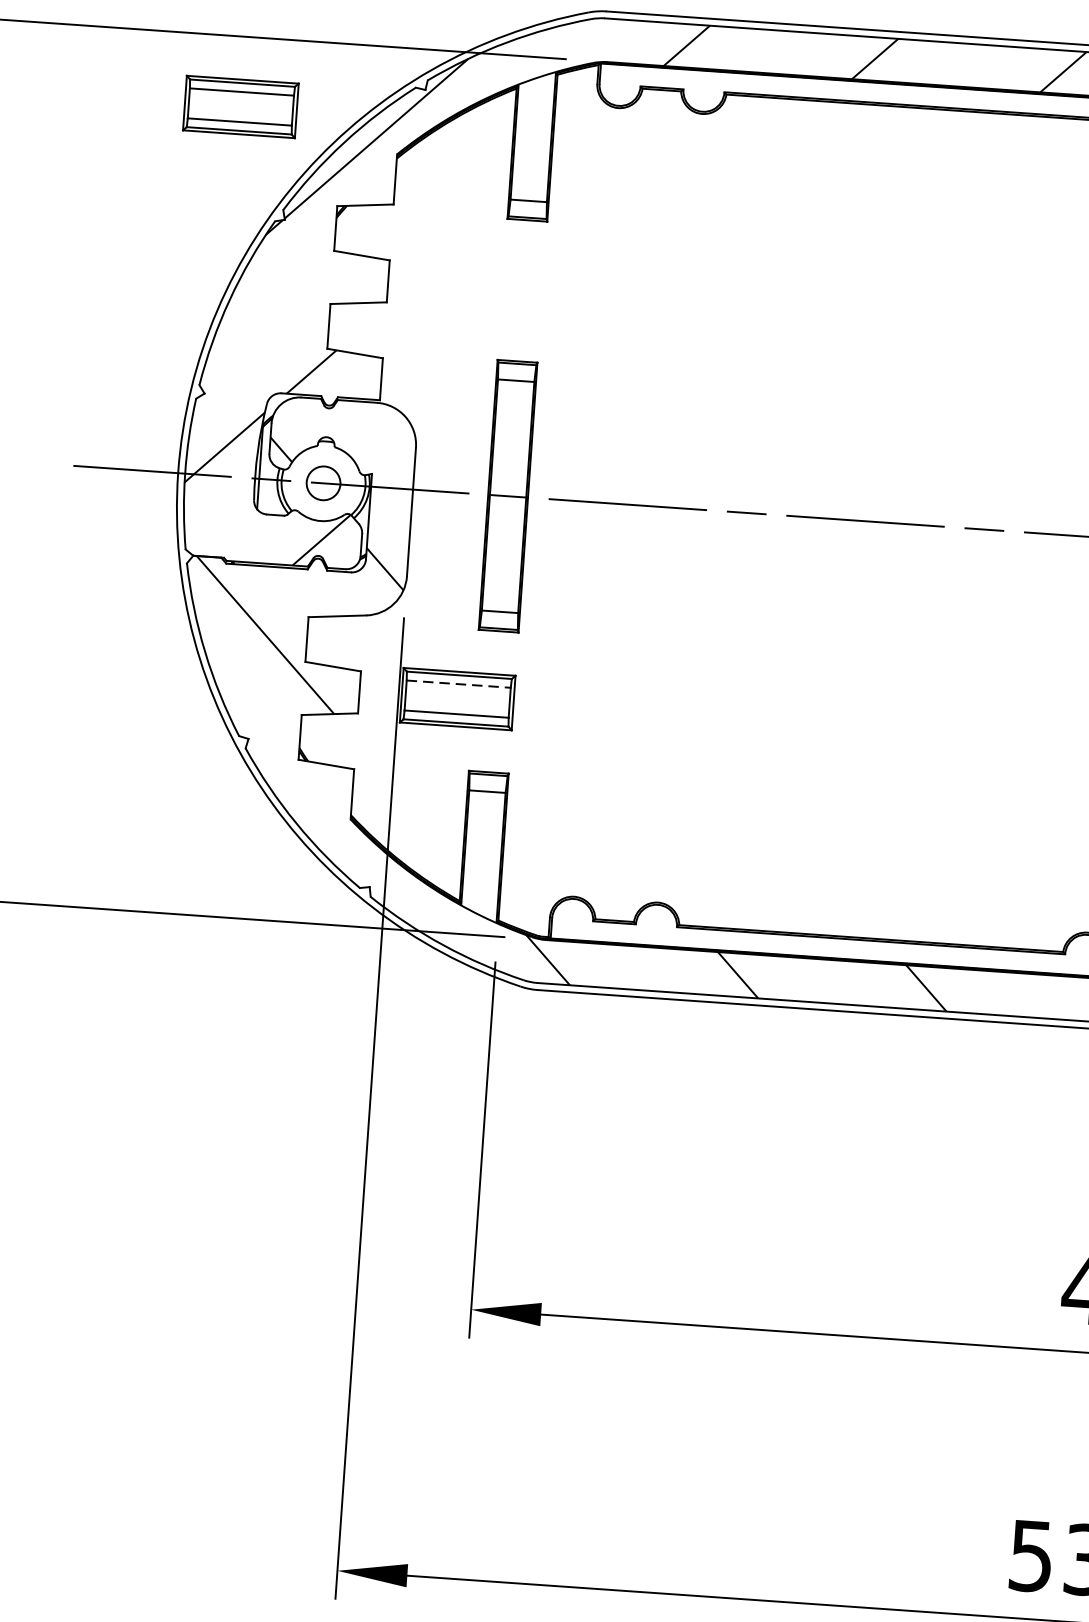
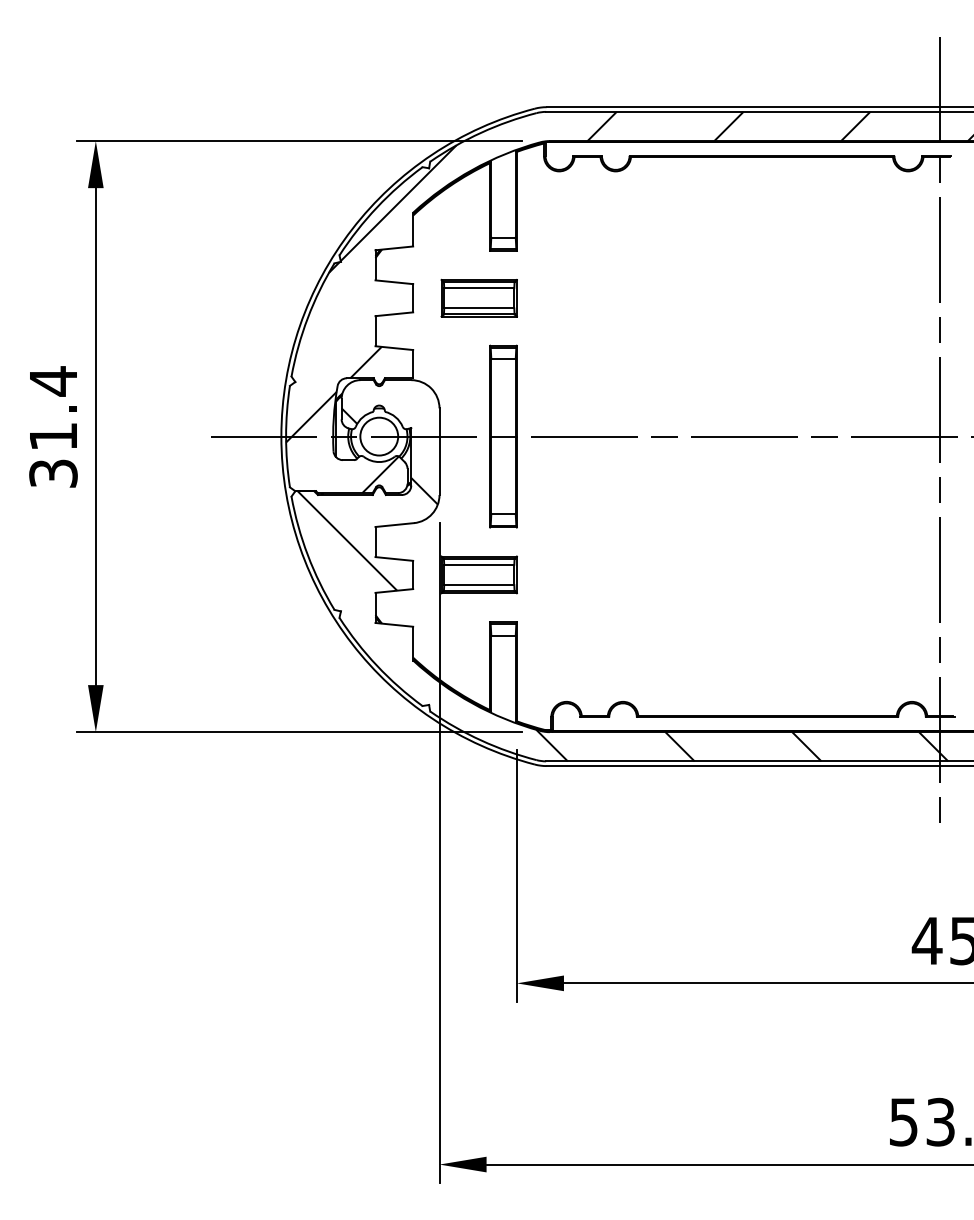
part: (239, 105) -> (478, 297), moved
circle: (323, 483) -> (379, 436), size x1.67
line: (459, 683) -> (479, 564), dashed -> solid

